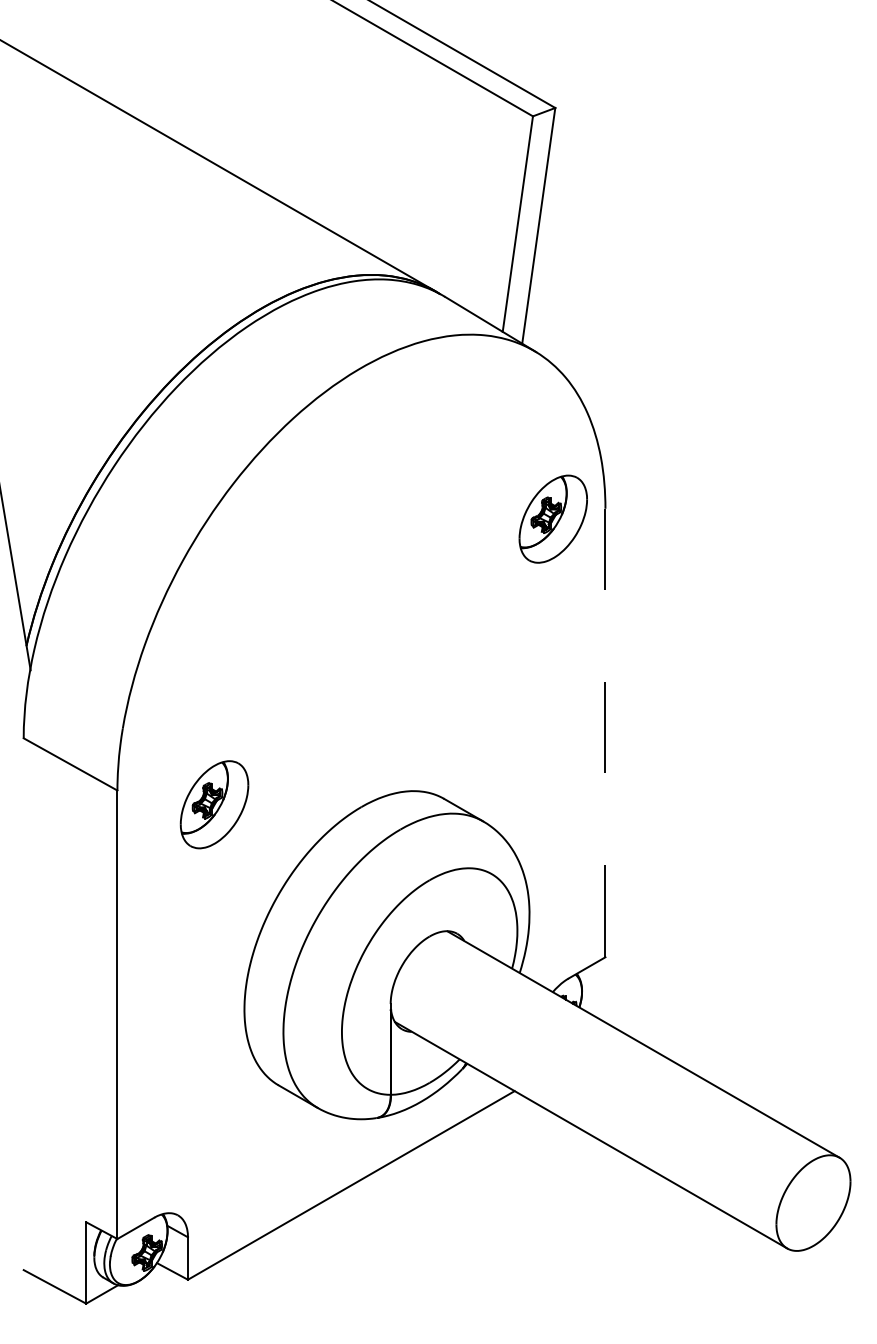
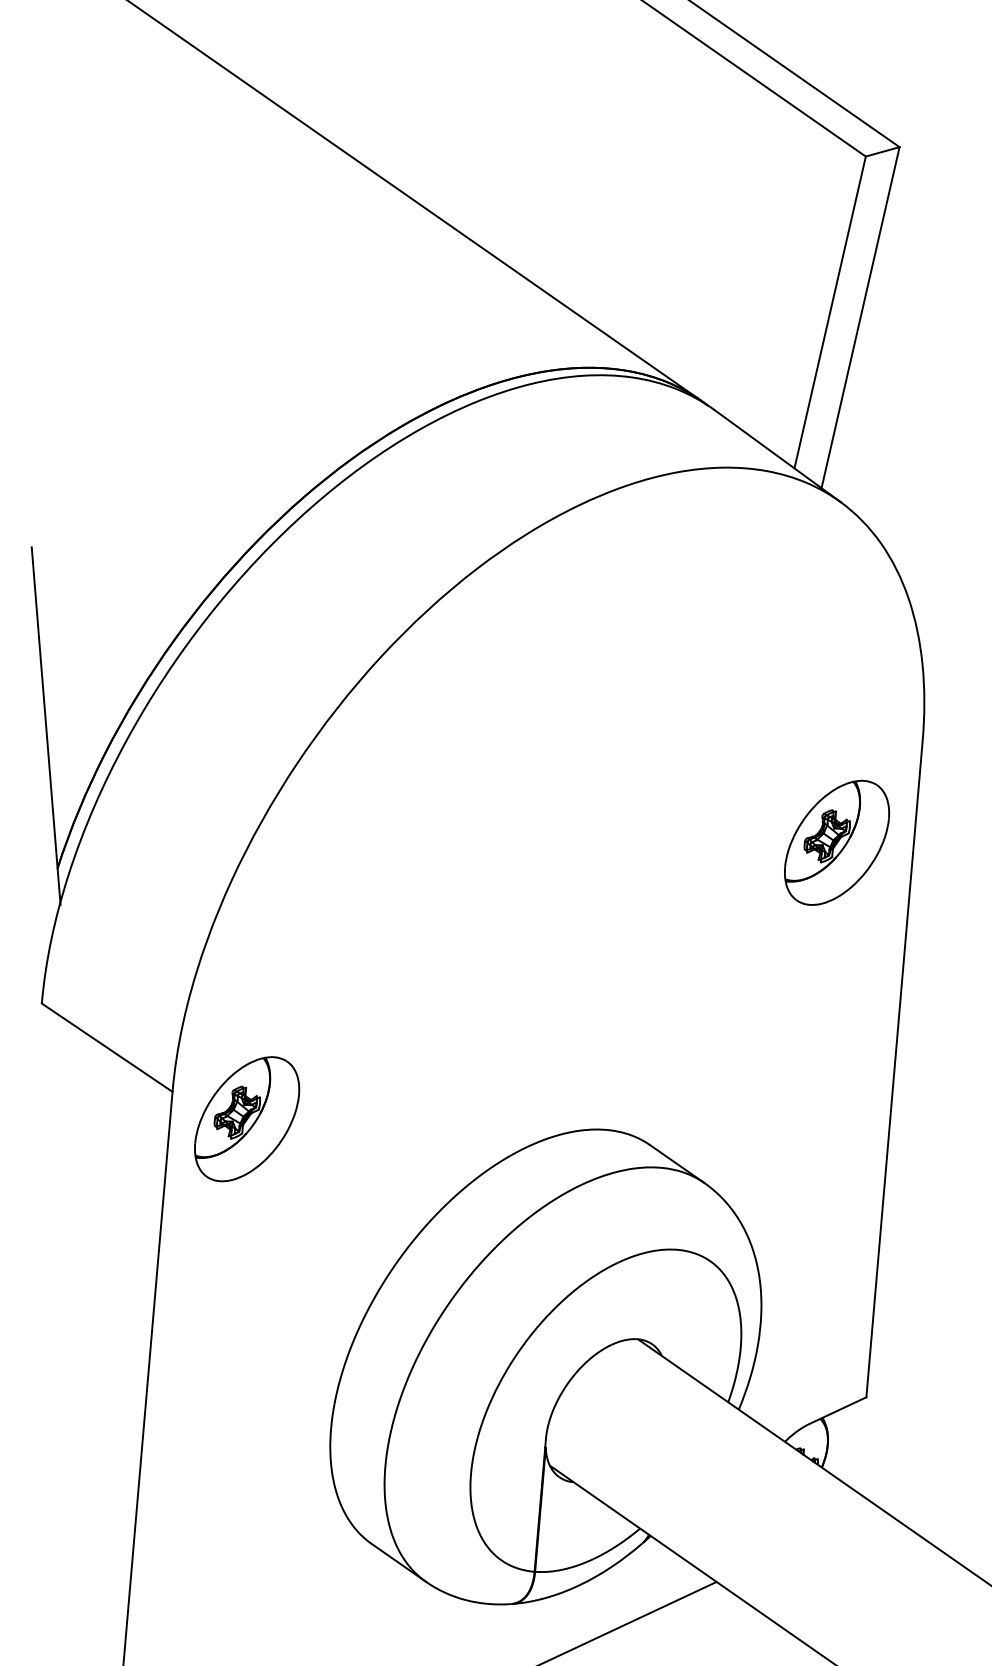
part: (552, 518) -> (835, 841), moved
line: (605, 732) -> (894, 1068), dashed -> solid
part: (214, 804) -> (247, 1118), moved

